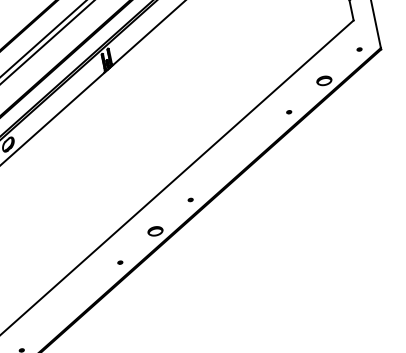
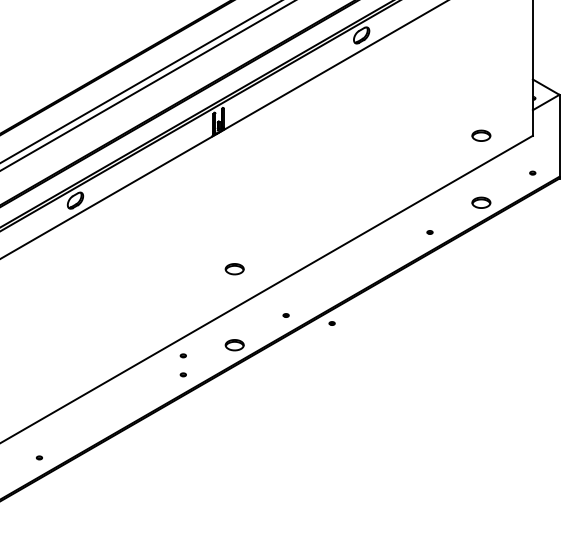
part: (313, 28) -> (481, 135), added
part: (143, 172) -> (234, 269), added
part: (227, 198) -> (331, 323), added
part: (116, 247) -> (182, 355), added

